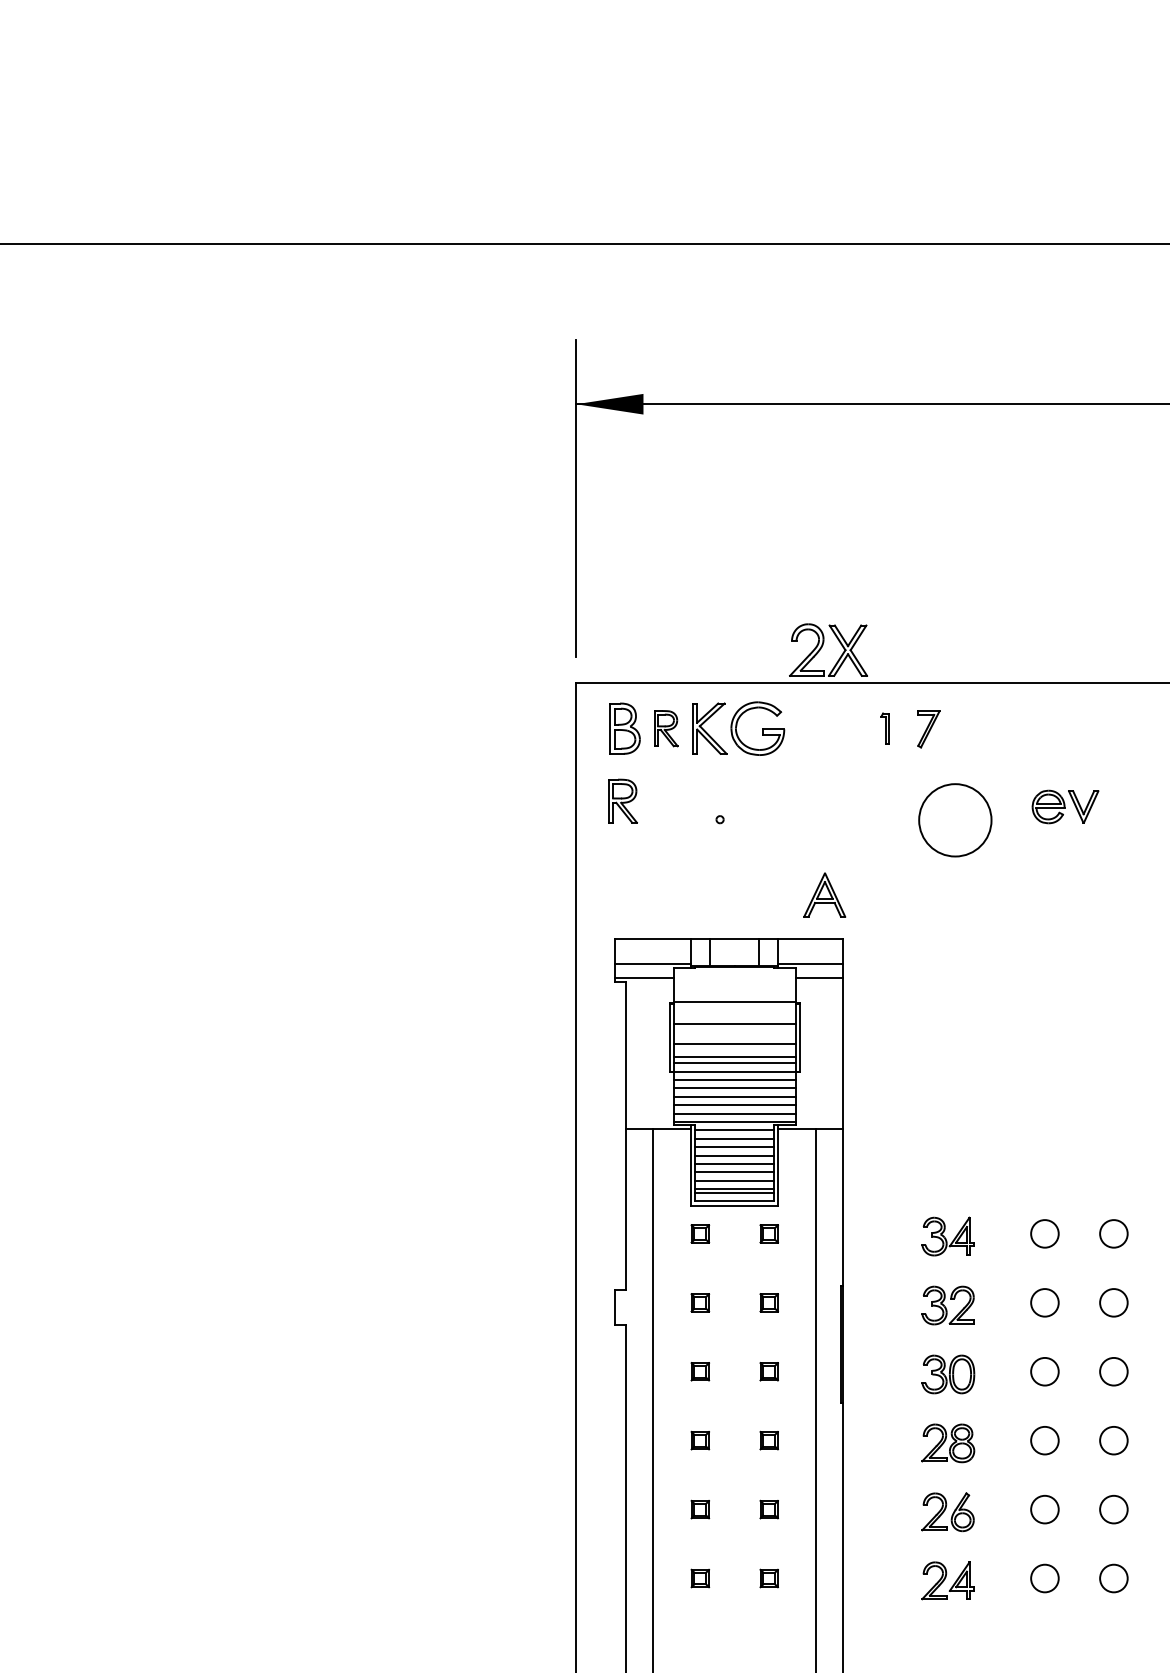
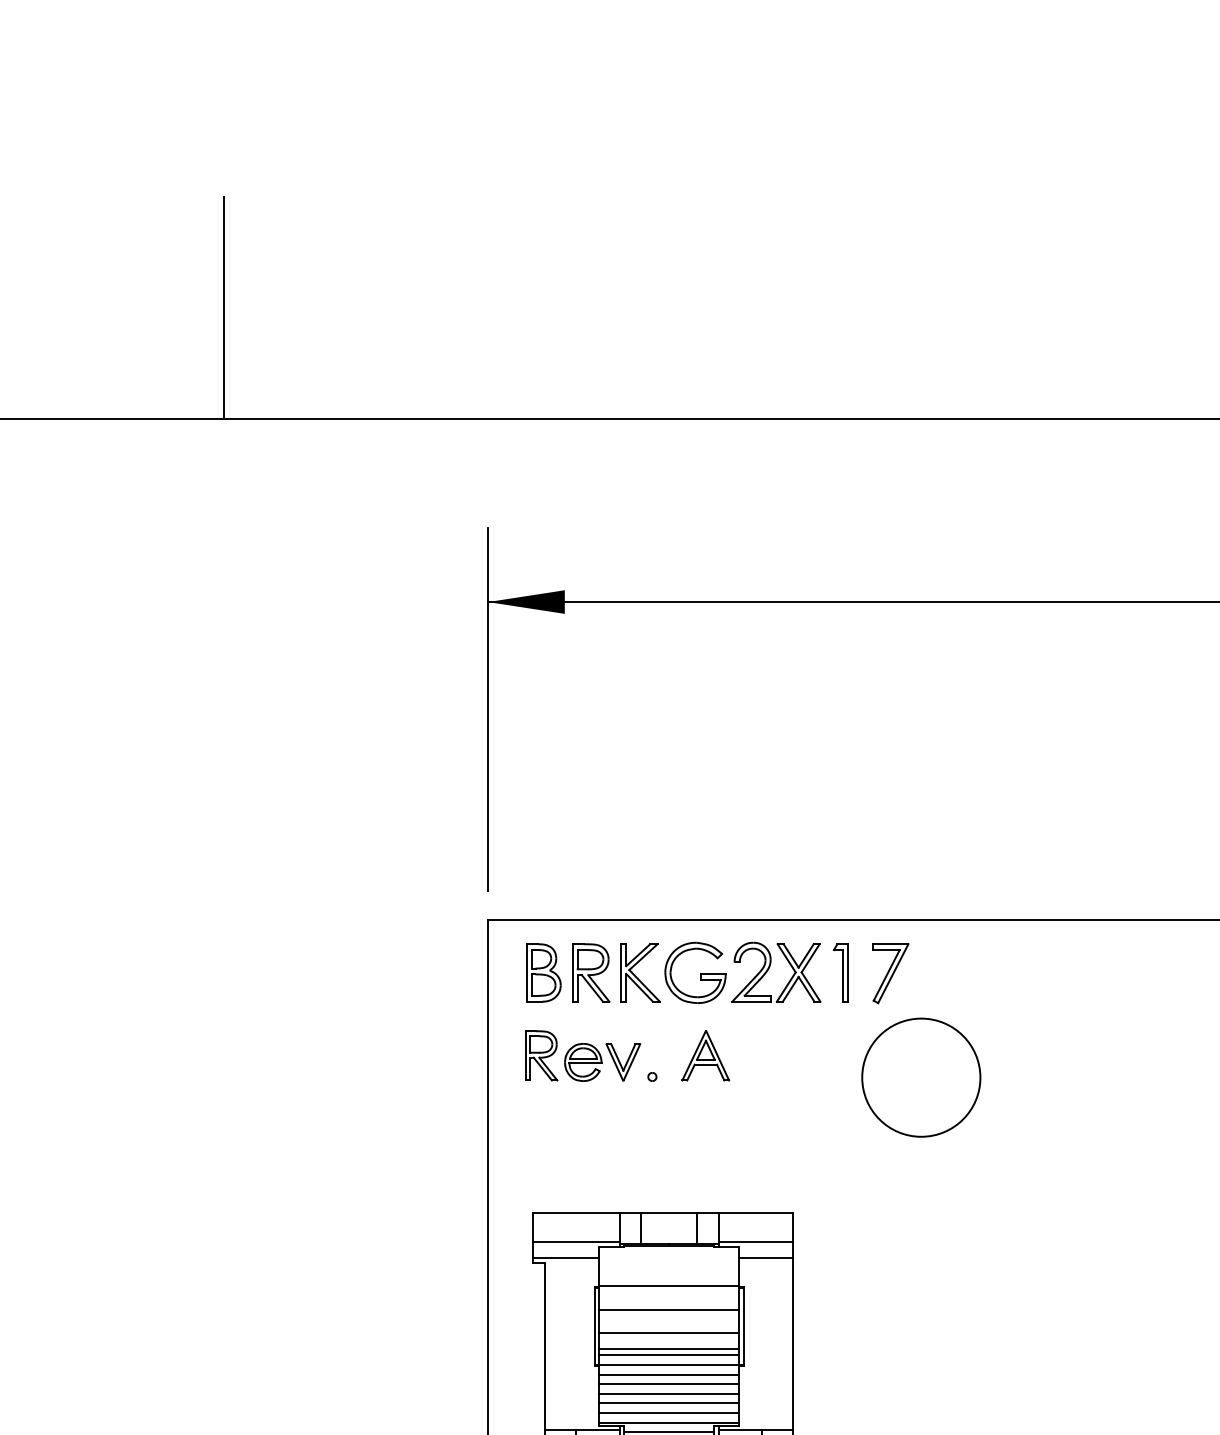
line: (345, 147) -> (224, 308), added
part: (822, 647) -> (769, 969), moved
part: (666, 728) -> (591, 972), size x1.43
part: (884, 728) -> (840, 972), size x1.67
part: (928, 729) -> (890, 973), size x1.43
part: (1065, 806) -> (602, 1061), moved
circle: (955, 820) -> (921, 1077), size x1.43
part: (824, 894) -> (705, 1055), moved

